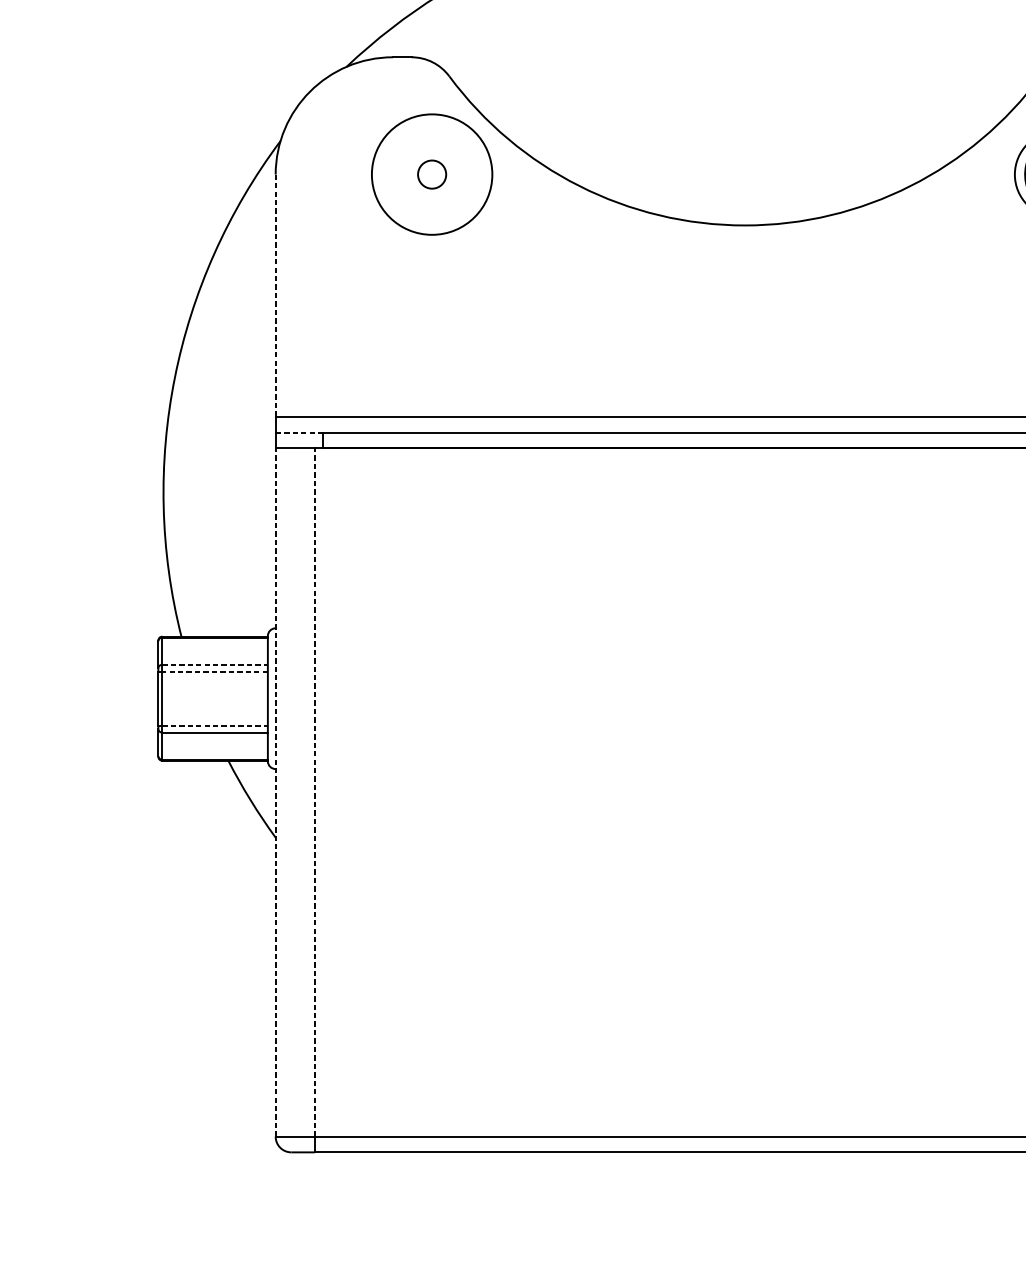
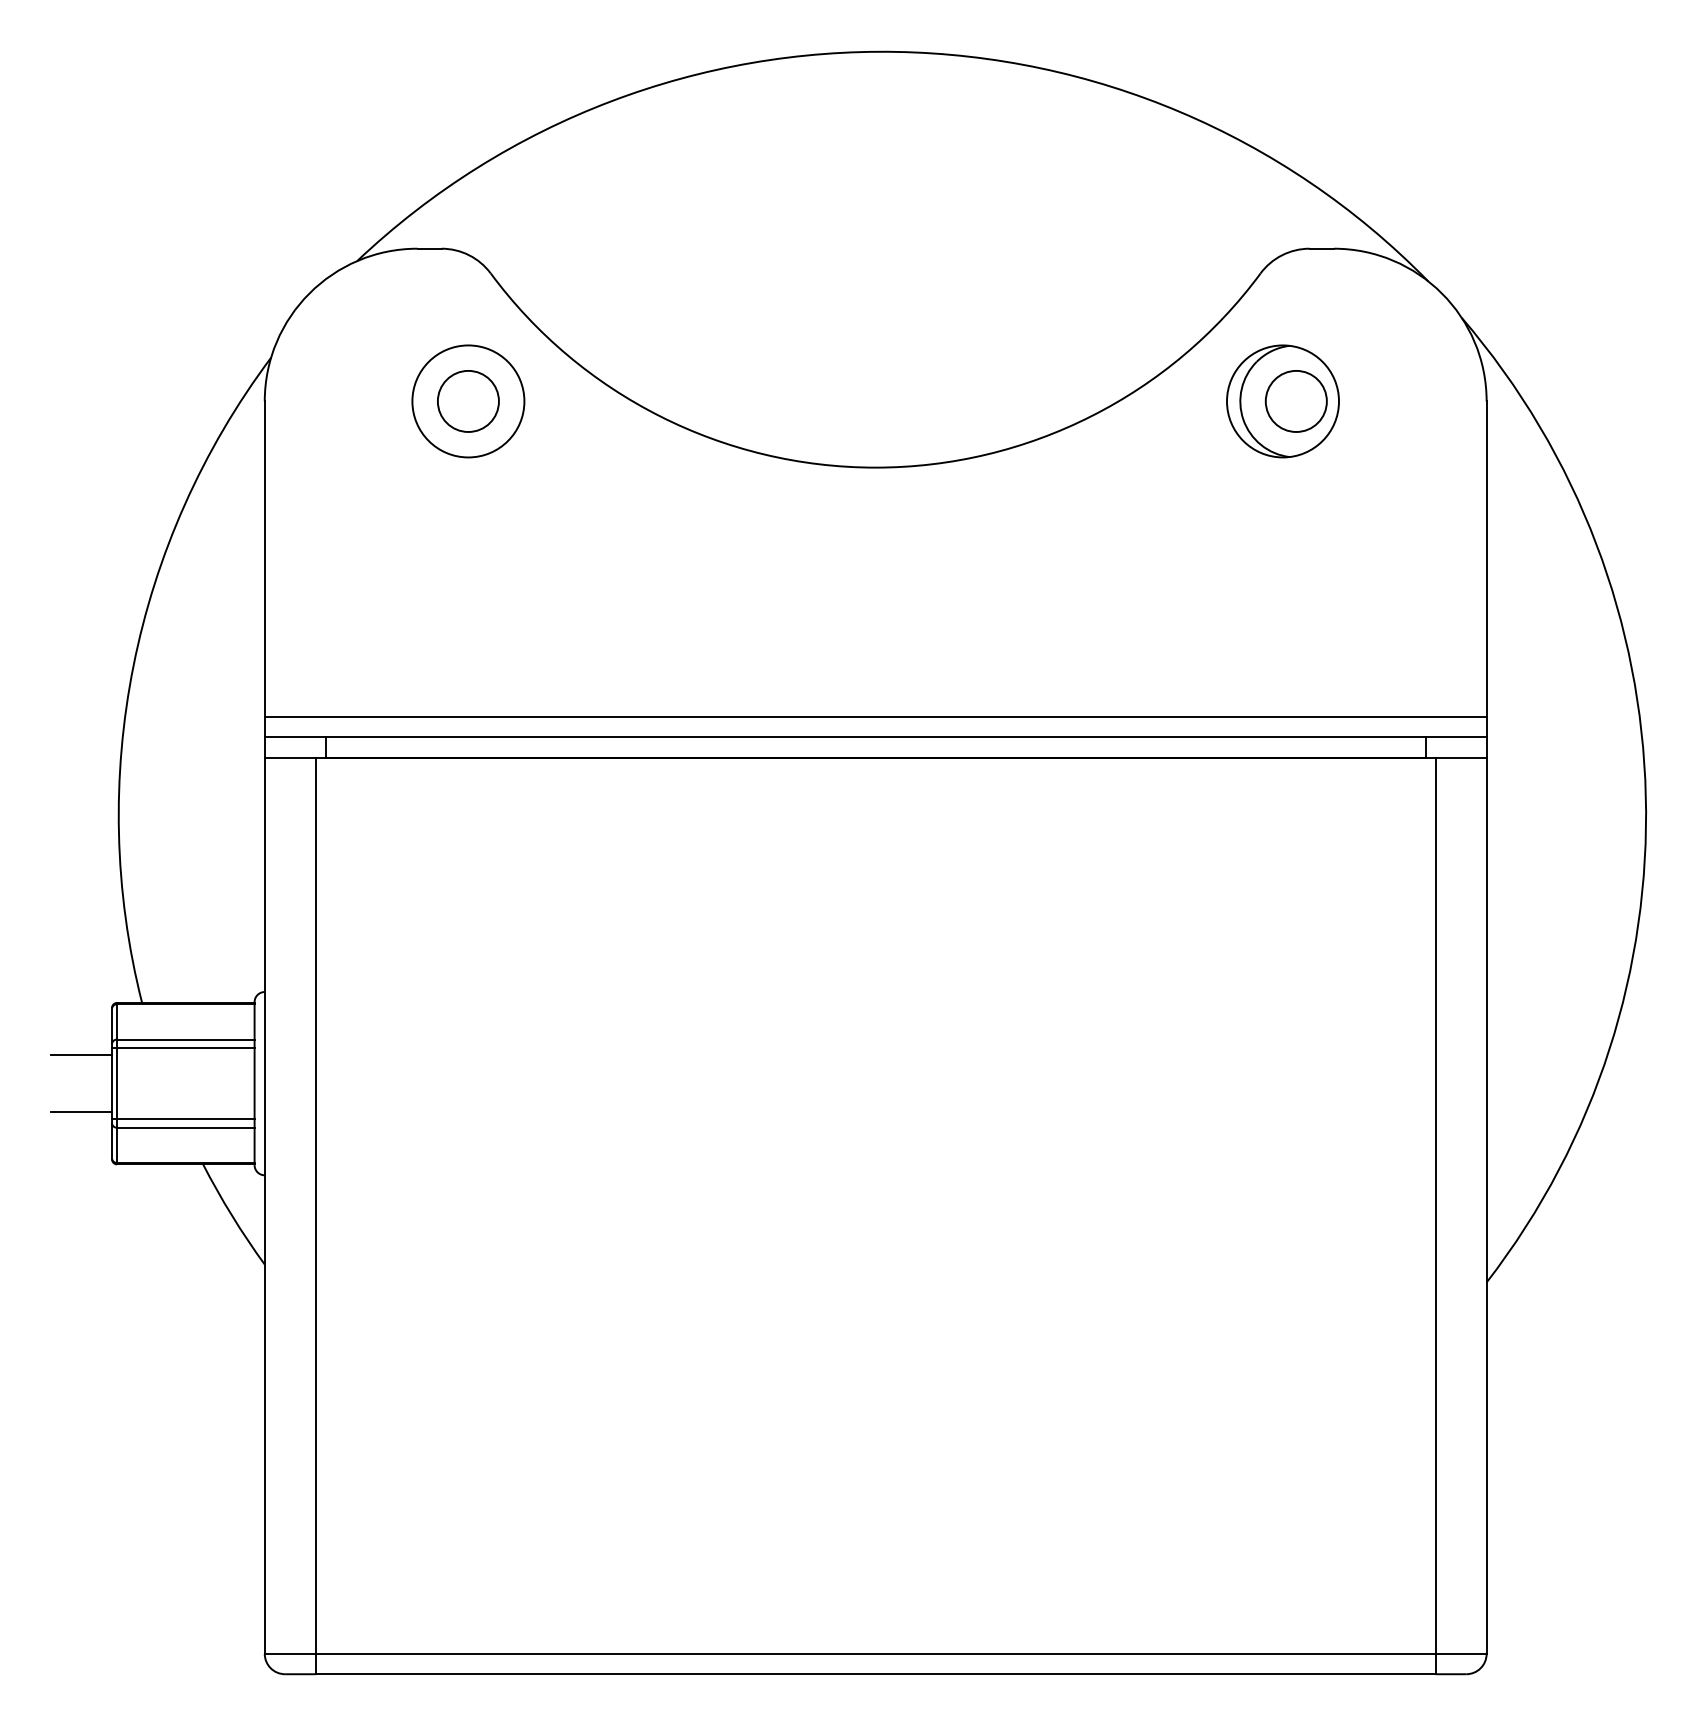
circle: (431, 173) -> (467, 400), size x1.67
circle: (432, 174) -> (468, 401), size x0.71
line: (275, 296) -> (264, 559), dashed -> solid
line: (299, 432) -> (295, 737), dashed -> solid
line: (214, 664) -> (185, 1039), dashed -> solid
line: (214, 671) -> (185, 1048), dashed -> solid
line: (134, 677) -> (81, 1055), added
line: (134, 720) -> (81, 1112), added
line: (214, 725) -> (185, 1118), dashed -> solid
line: (275, 792) -> (264, 1205), dashed -> solid
line: (314, 792) -> (315, 1205), dashed -> solid

